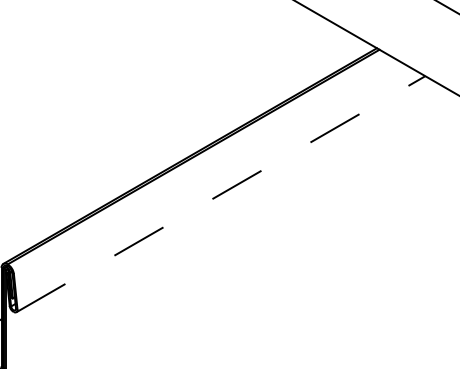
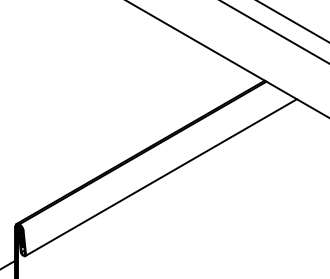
line: (221, 193) -> (161, 177), dashed -> solid

